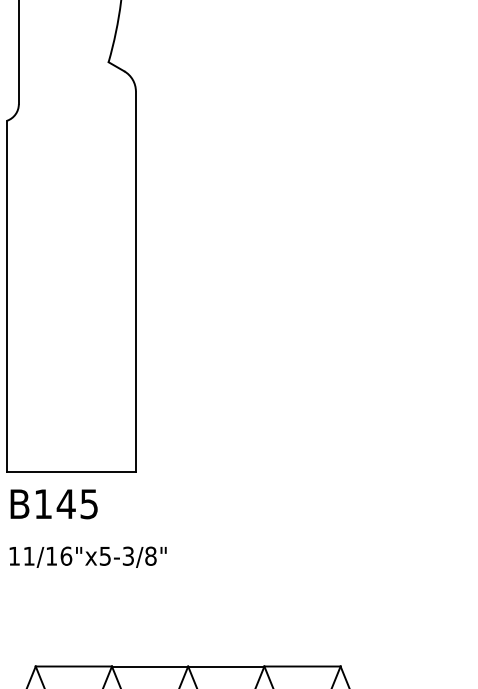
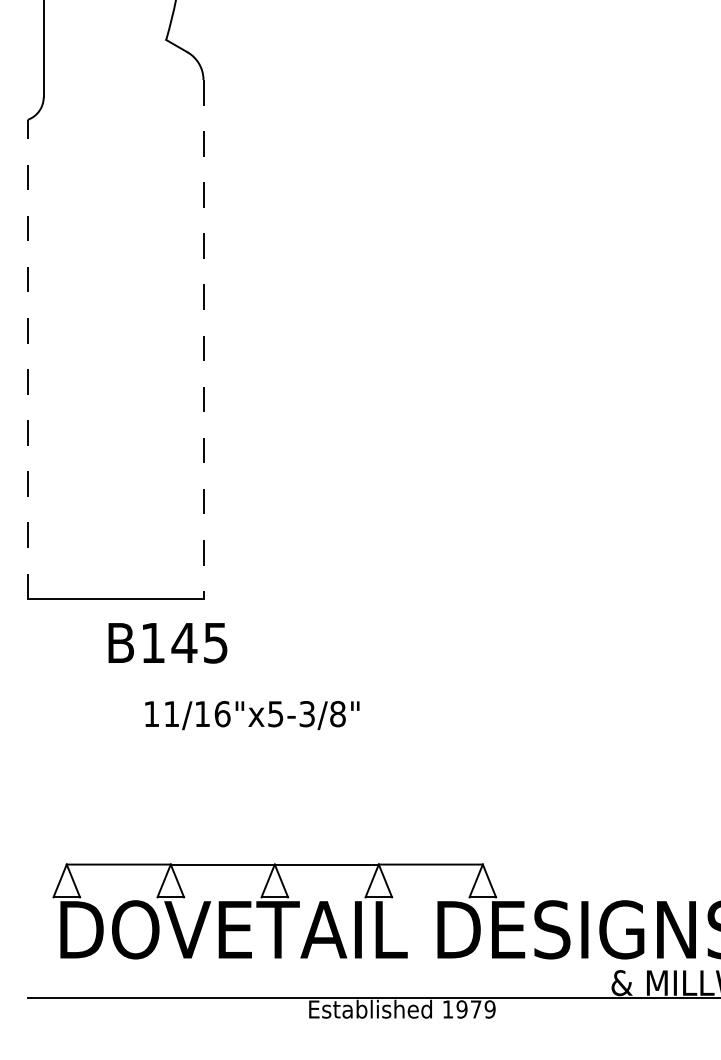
line: (135, 281) -> (203, 339), solid -> dashed
line: (6, 296) -> (27, 359), solid -> dashed
text: (53, 504) -> (167, 643), moved
text: (88, 557) -> (252, 715), moved

